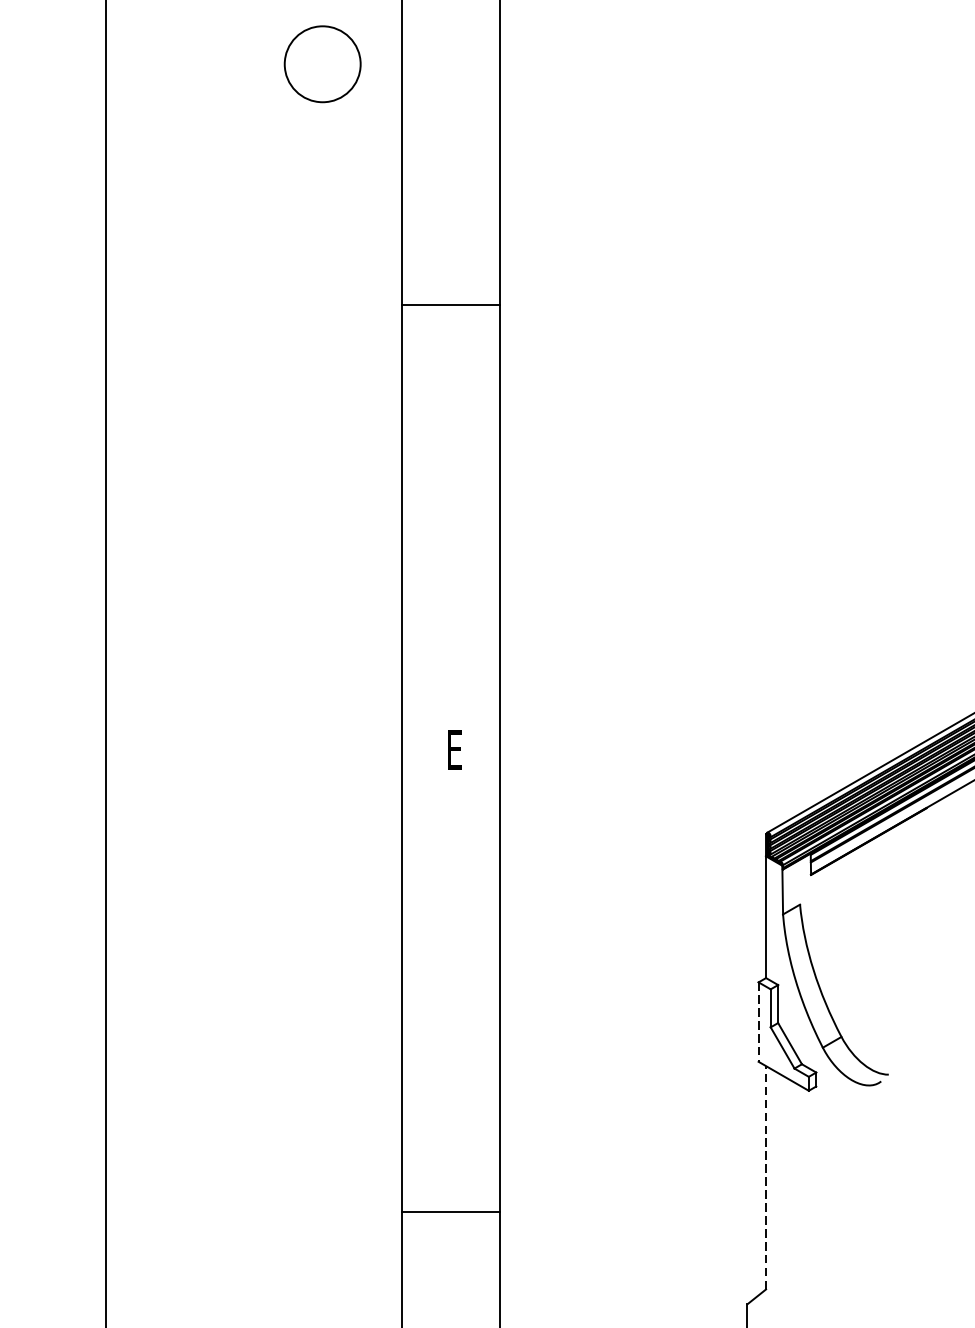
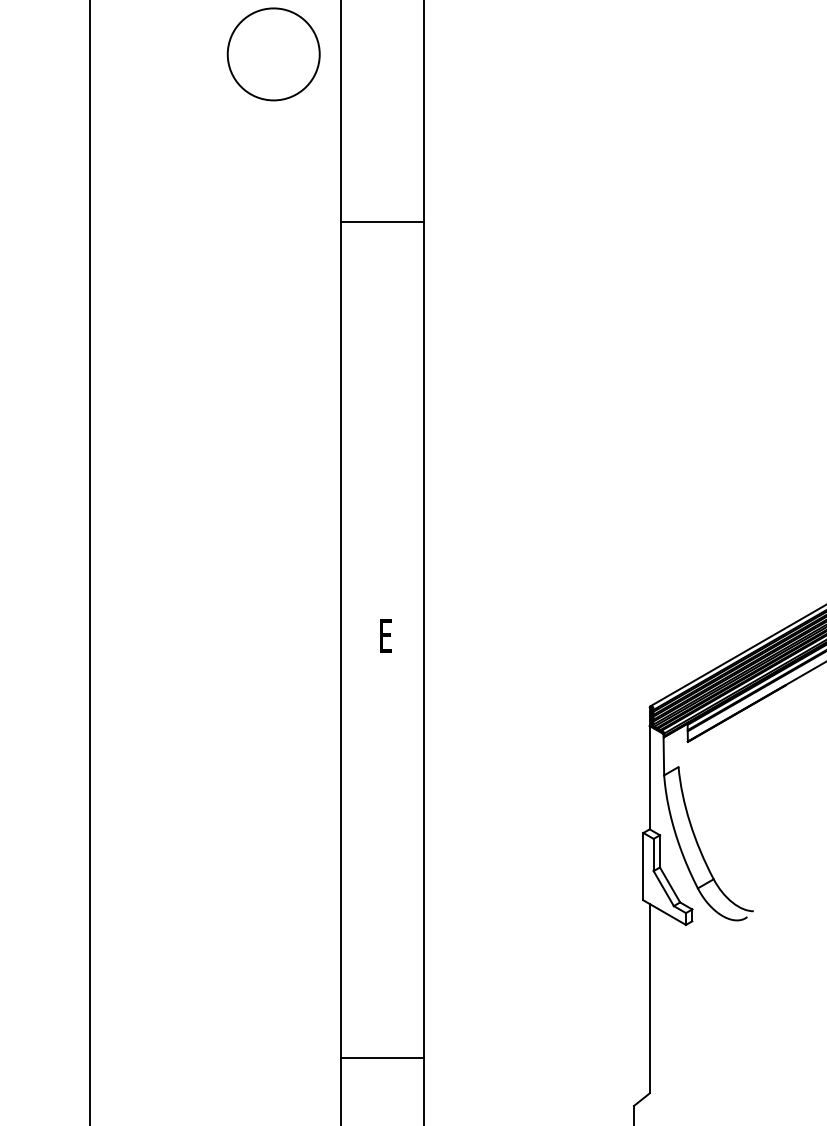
circle: (322, 64) -> (273, 54), size x1.43
line: (450, 304) -> (382, 221), moved
line: (758, 1021) -> (643, 866), dashed -> solid
line: (765, 1177) -> (649, 998), dashed -> solid
line: (450, 1211) -> (382, 1057), moved

